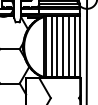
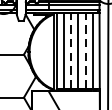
line: (57, 45) -> (71, 49), solid -> dashed
line: (68, 45) -> (85, 49), solid -> dashed

